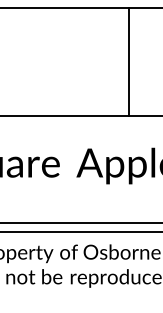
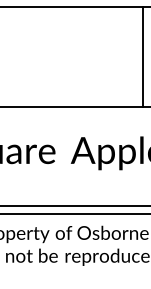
line: (129, 61) -> (143, 56), moved

